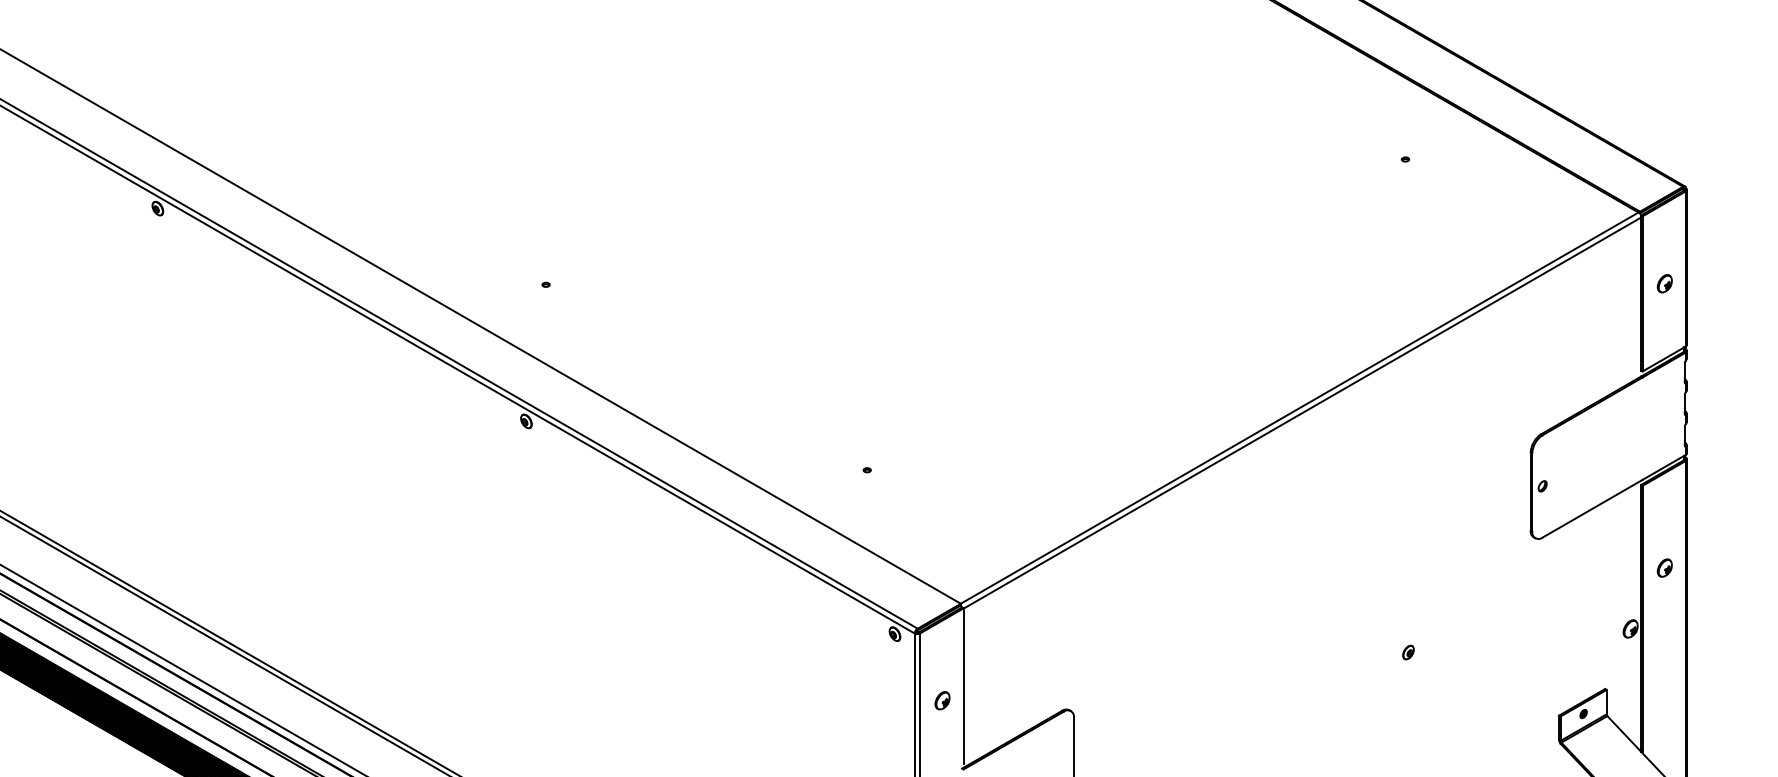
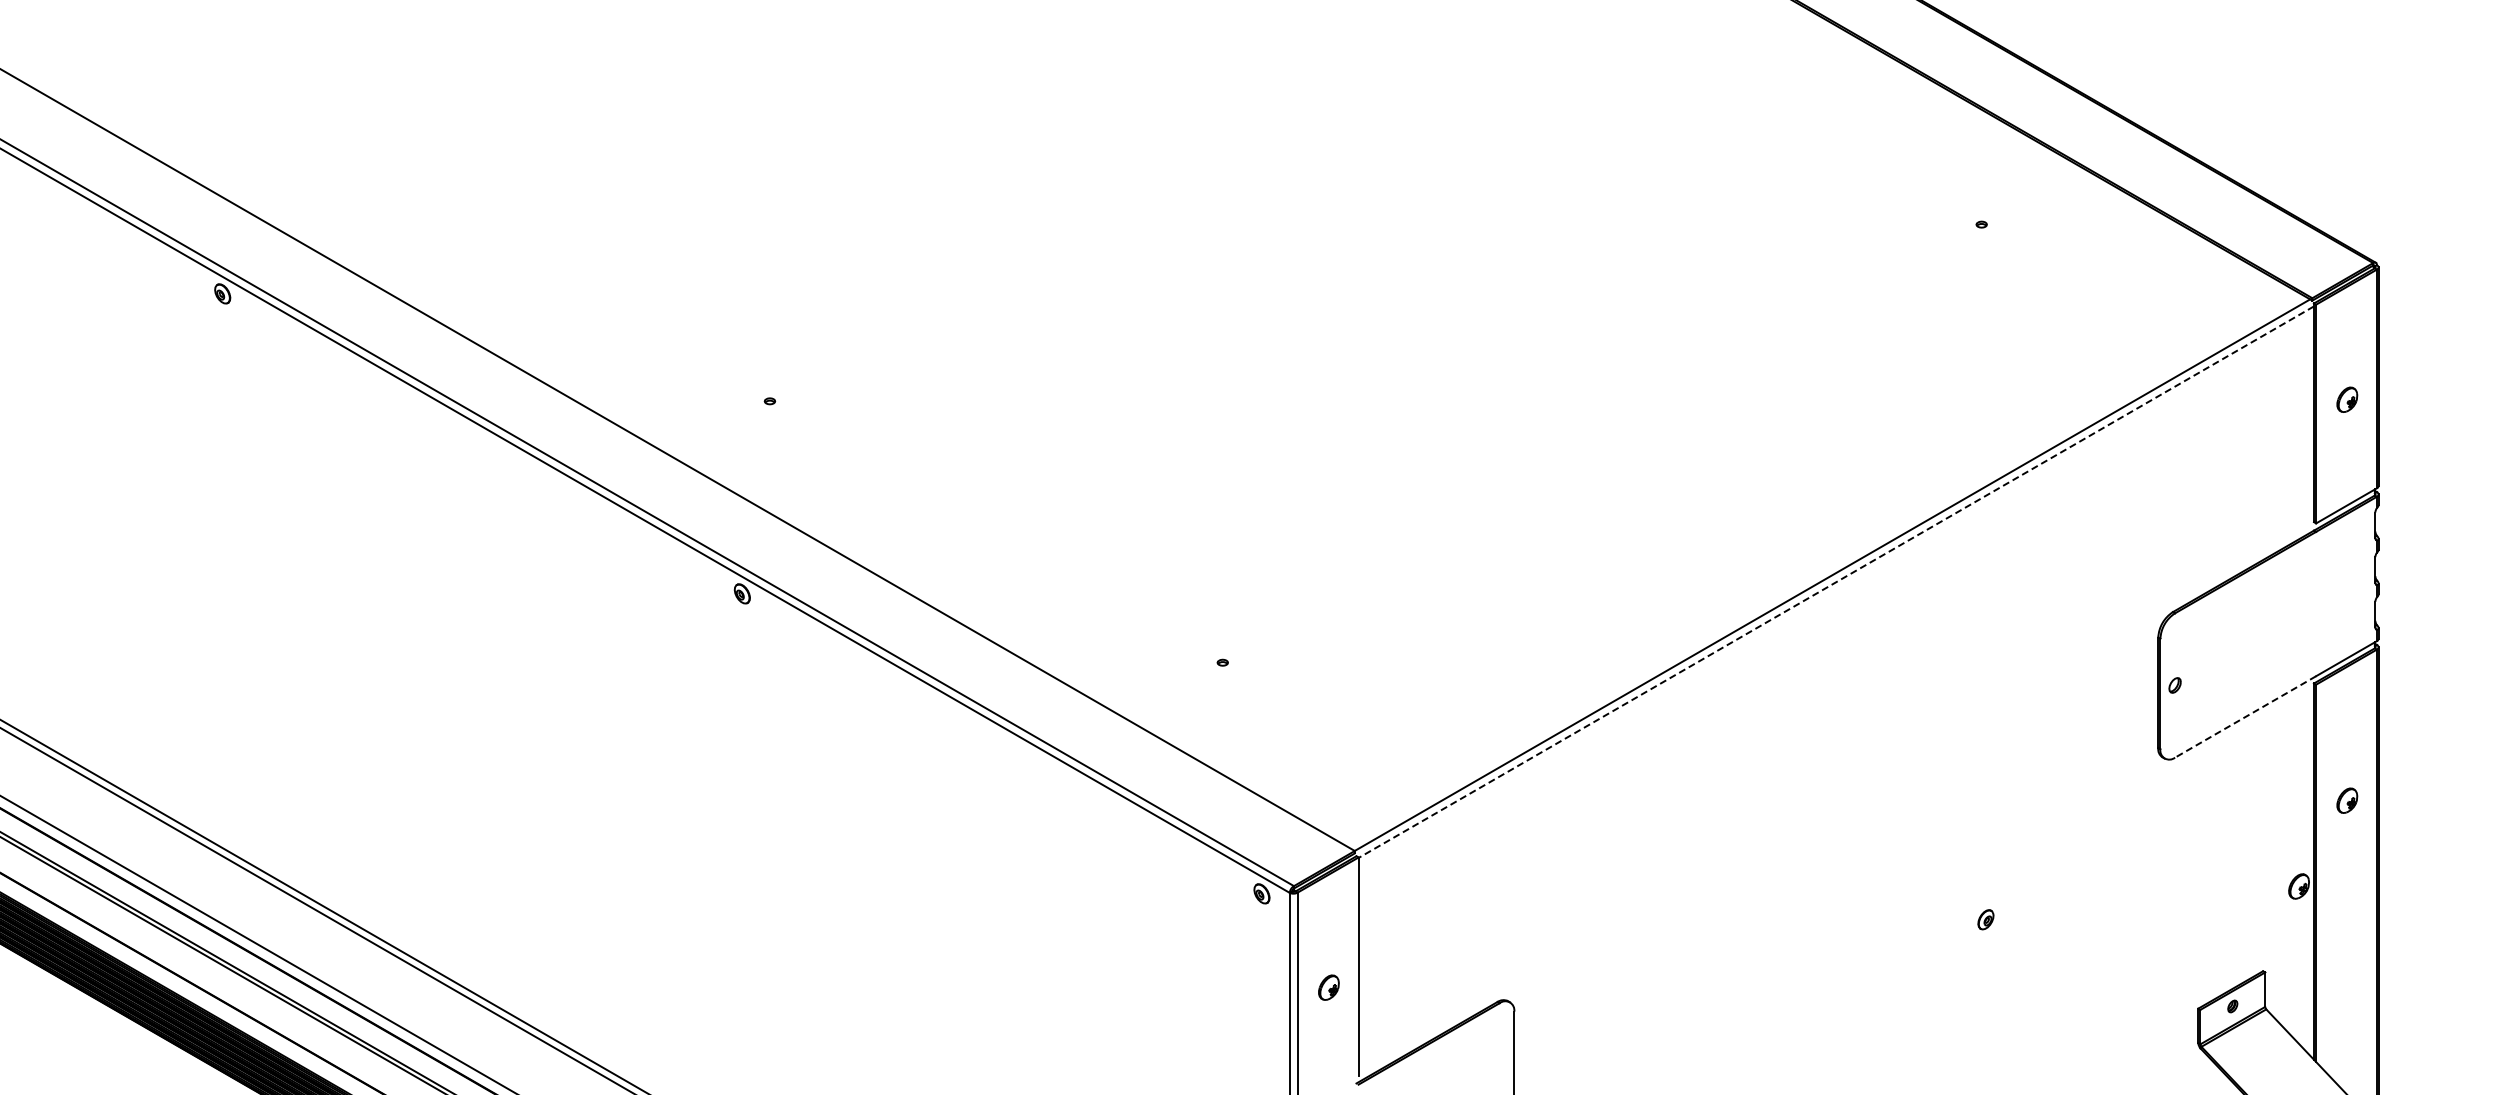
line: (1302, 413) -> (1836, 582), solid -> dashed
line: (1592, 509) -> (2245, 717), solid -> dashed

